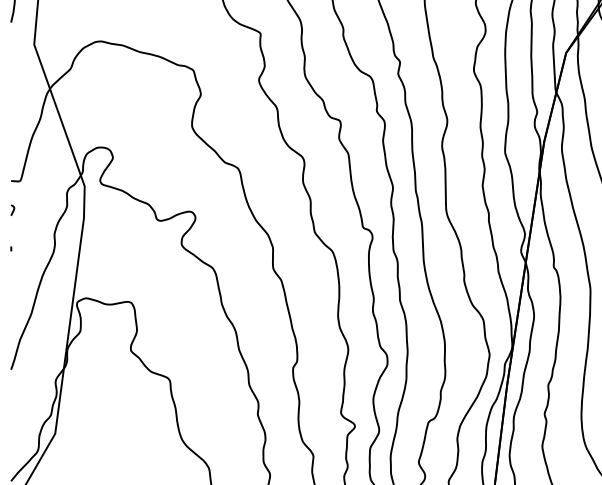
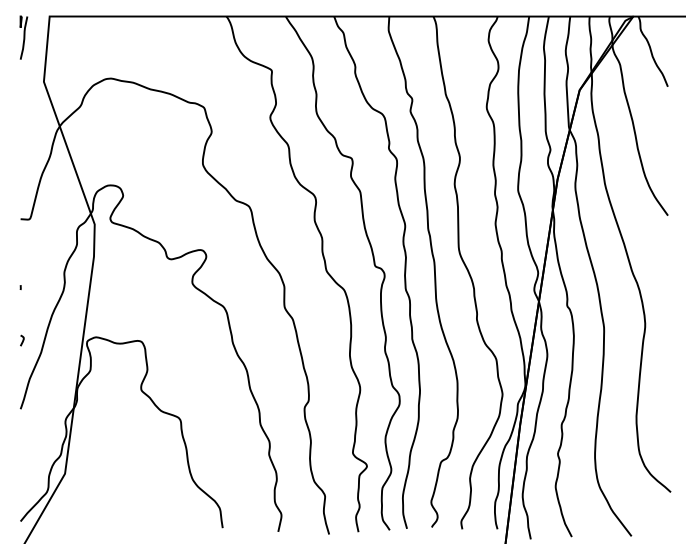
curve: (12, 210) -> (22, 340), moved

